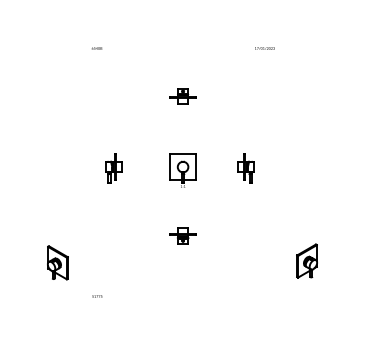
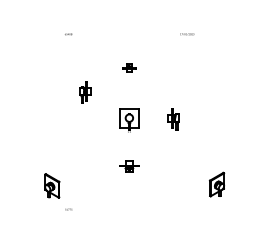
part: (182, 96) -> (129, 68), size x0.7
part: (113, 168) -> (85, 92), moved
part: (57, 262) -> (51, 185), moved

